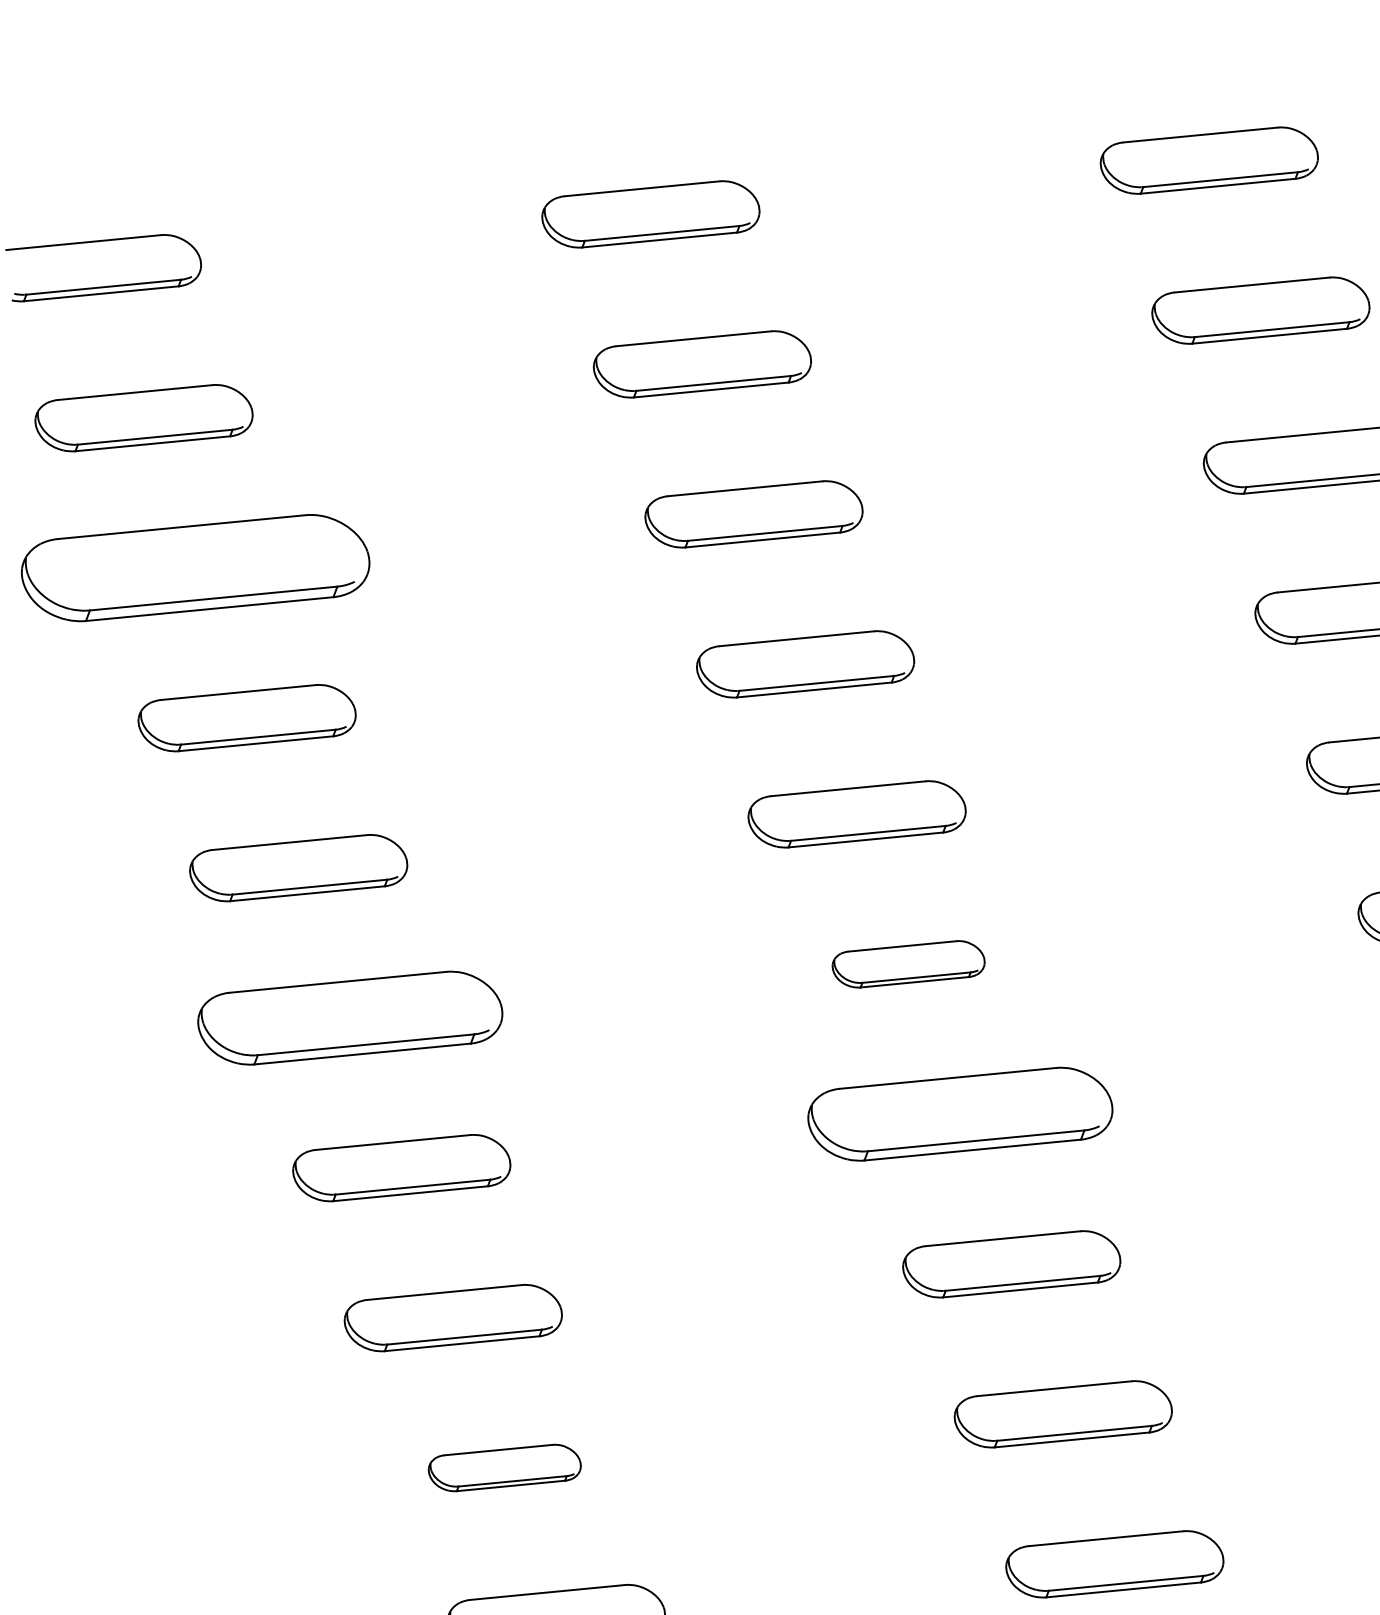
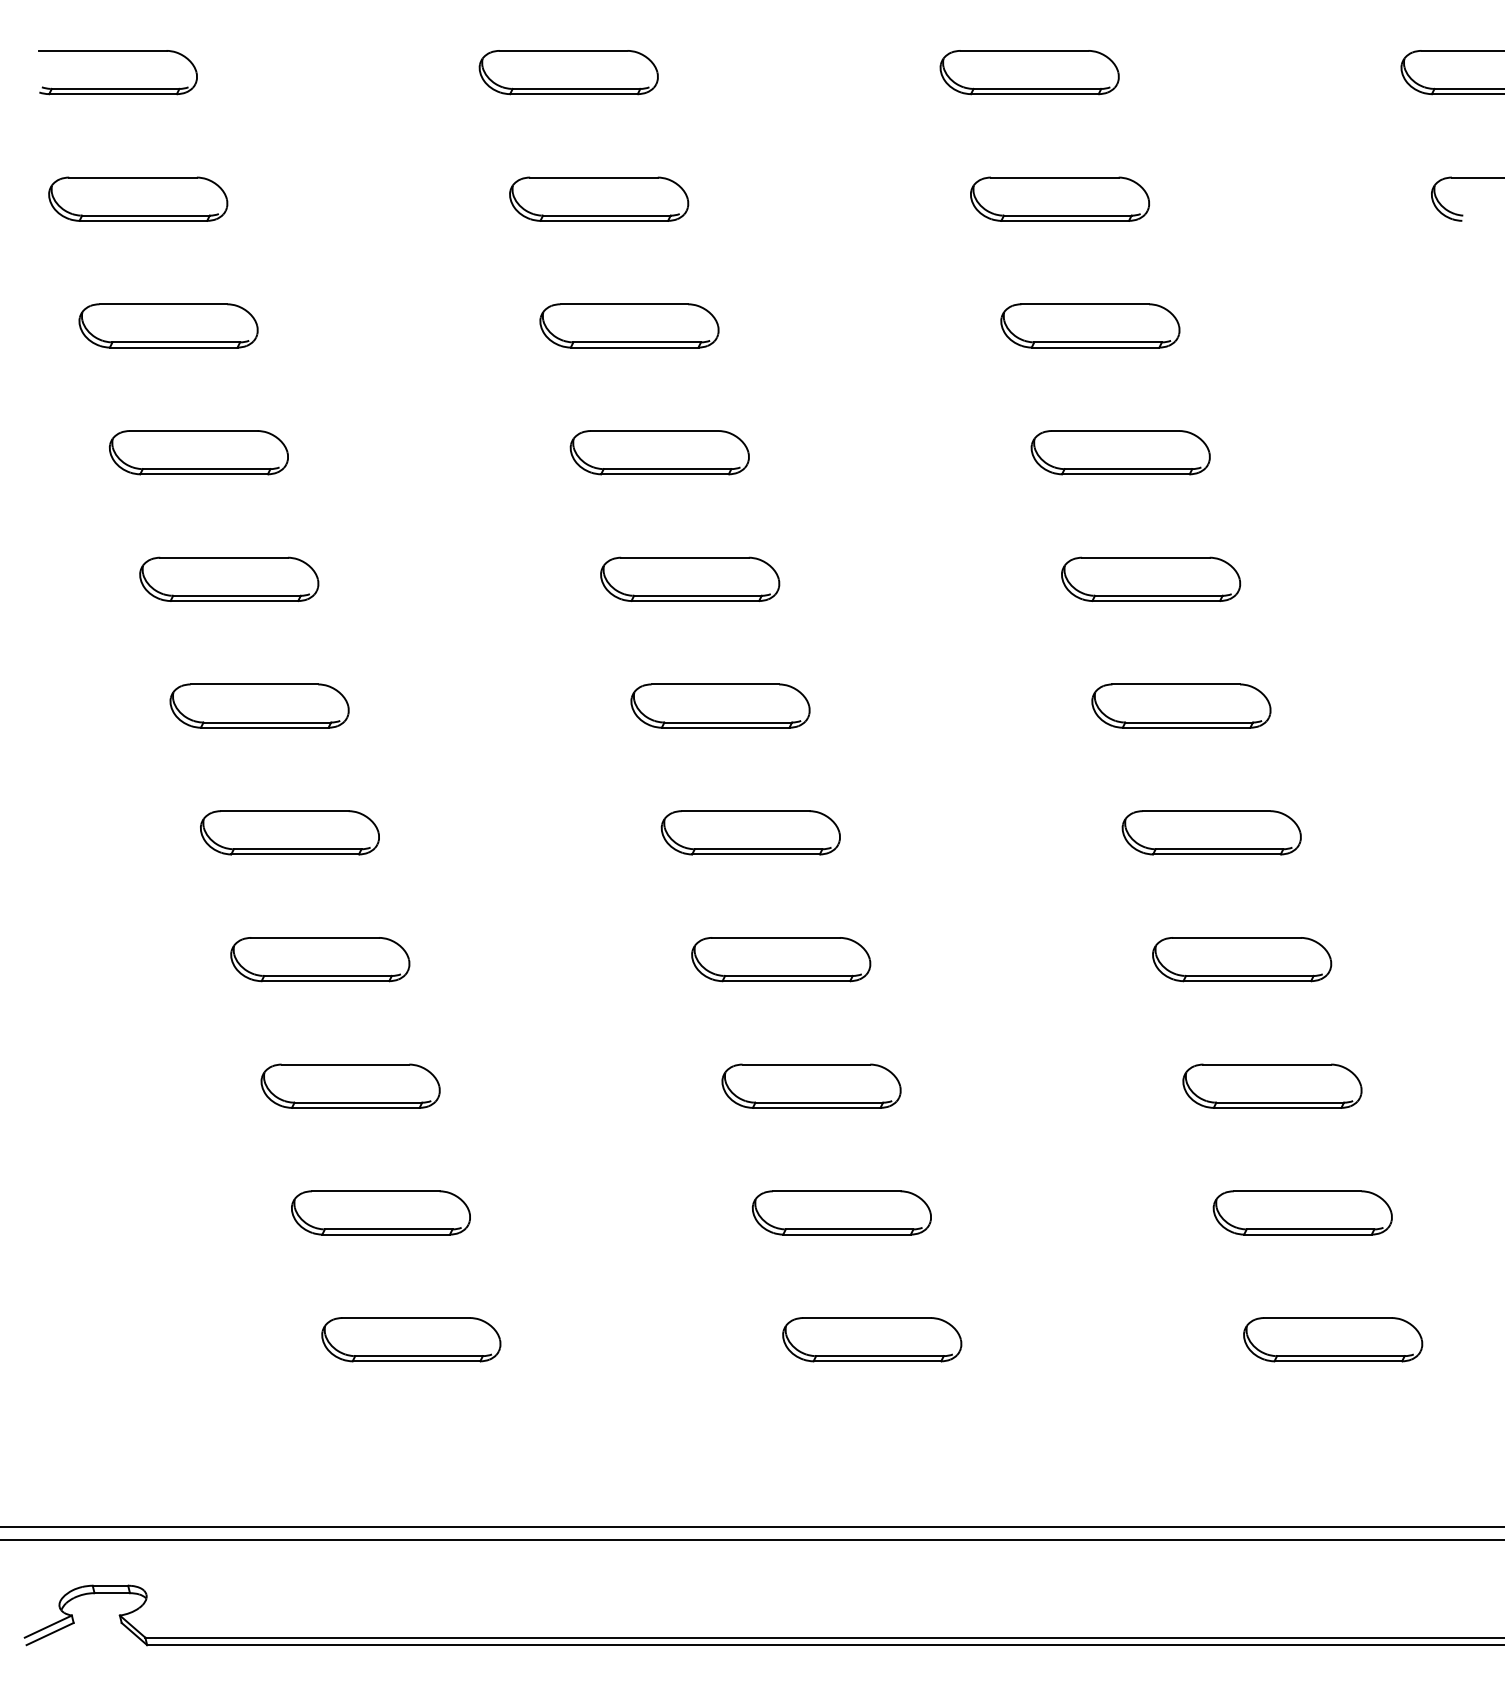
part: (195, 567) -> (168, 325), size x0.62
part: (908, 963) -> (720, 705), size x1.43
part: (350, 1017) -> (259, 705), size x0.71
part: (959, 1114) -> (750, 832), size x0.71
part: (504, 1467) -> (350, 1085), size x1.43

